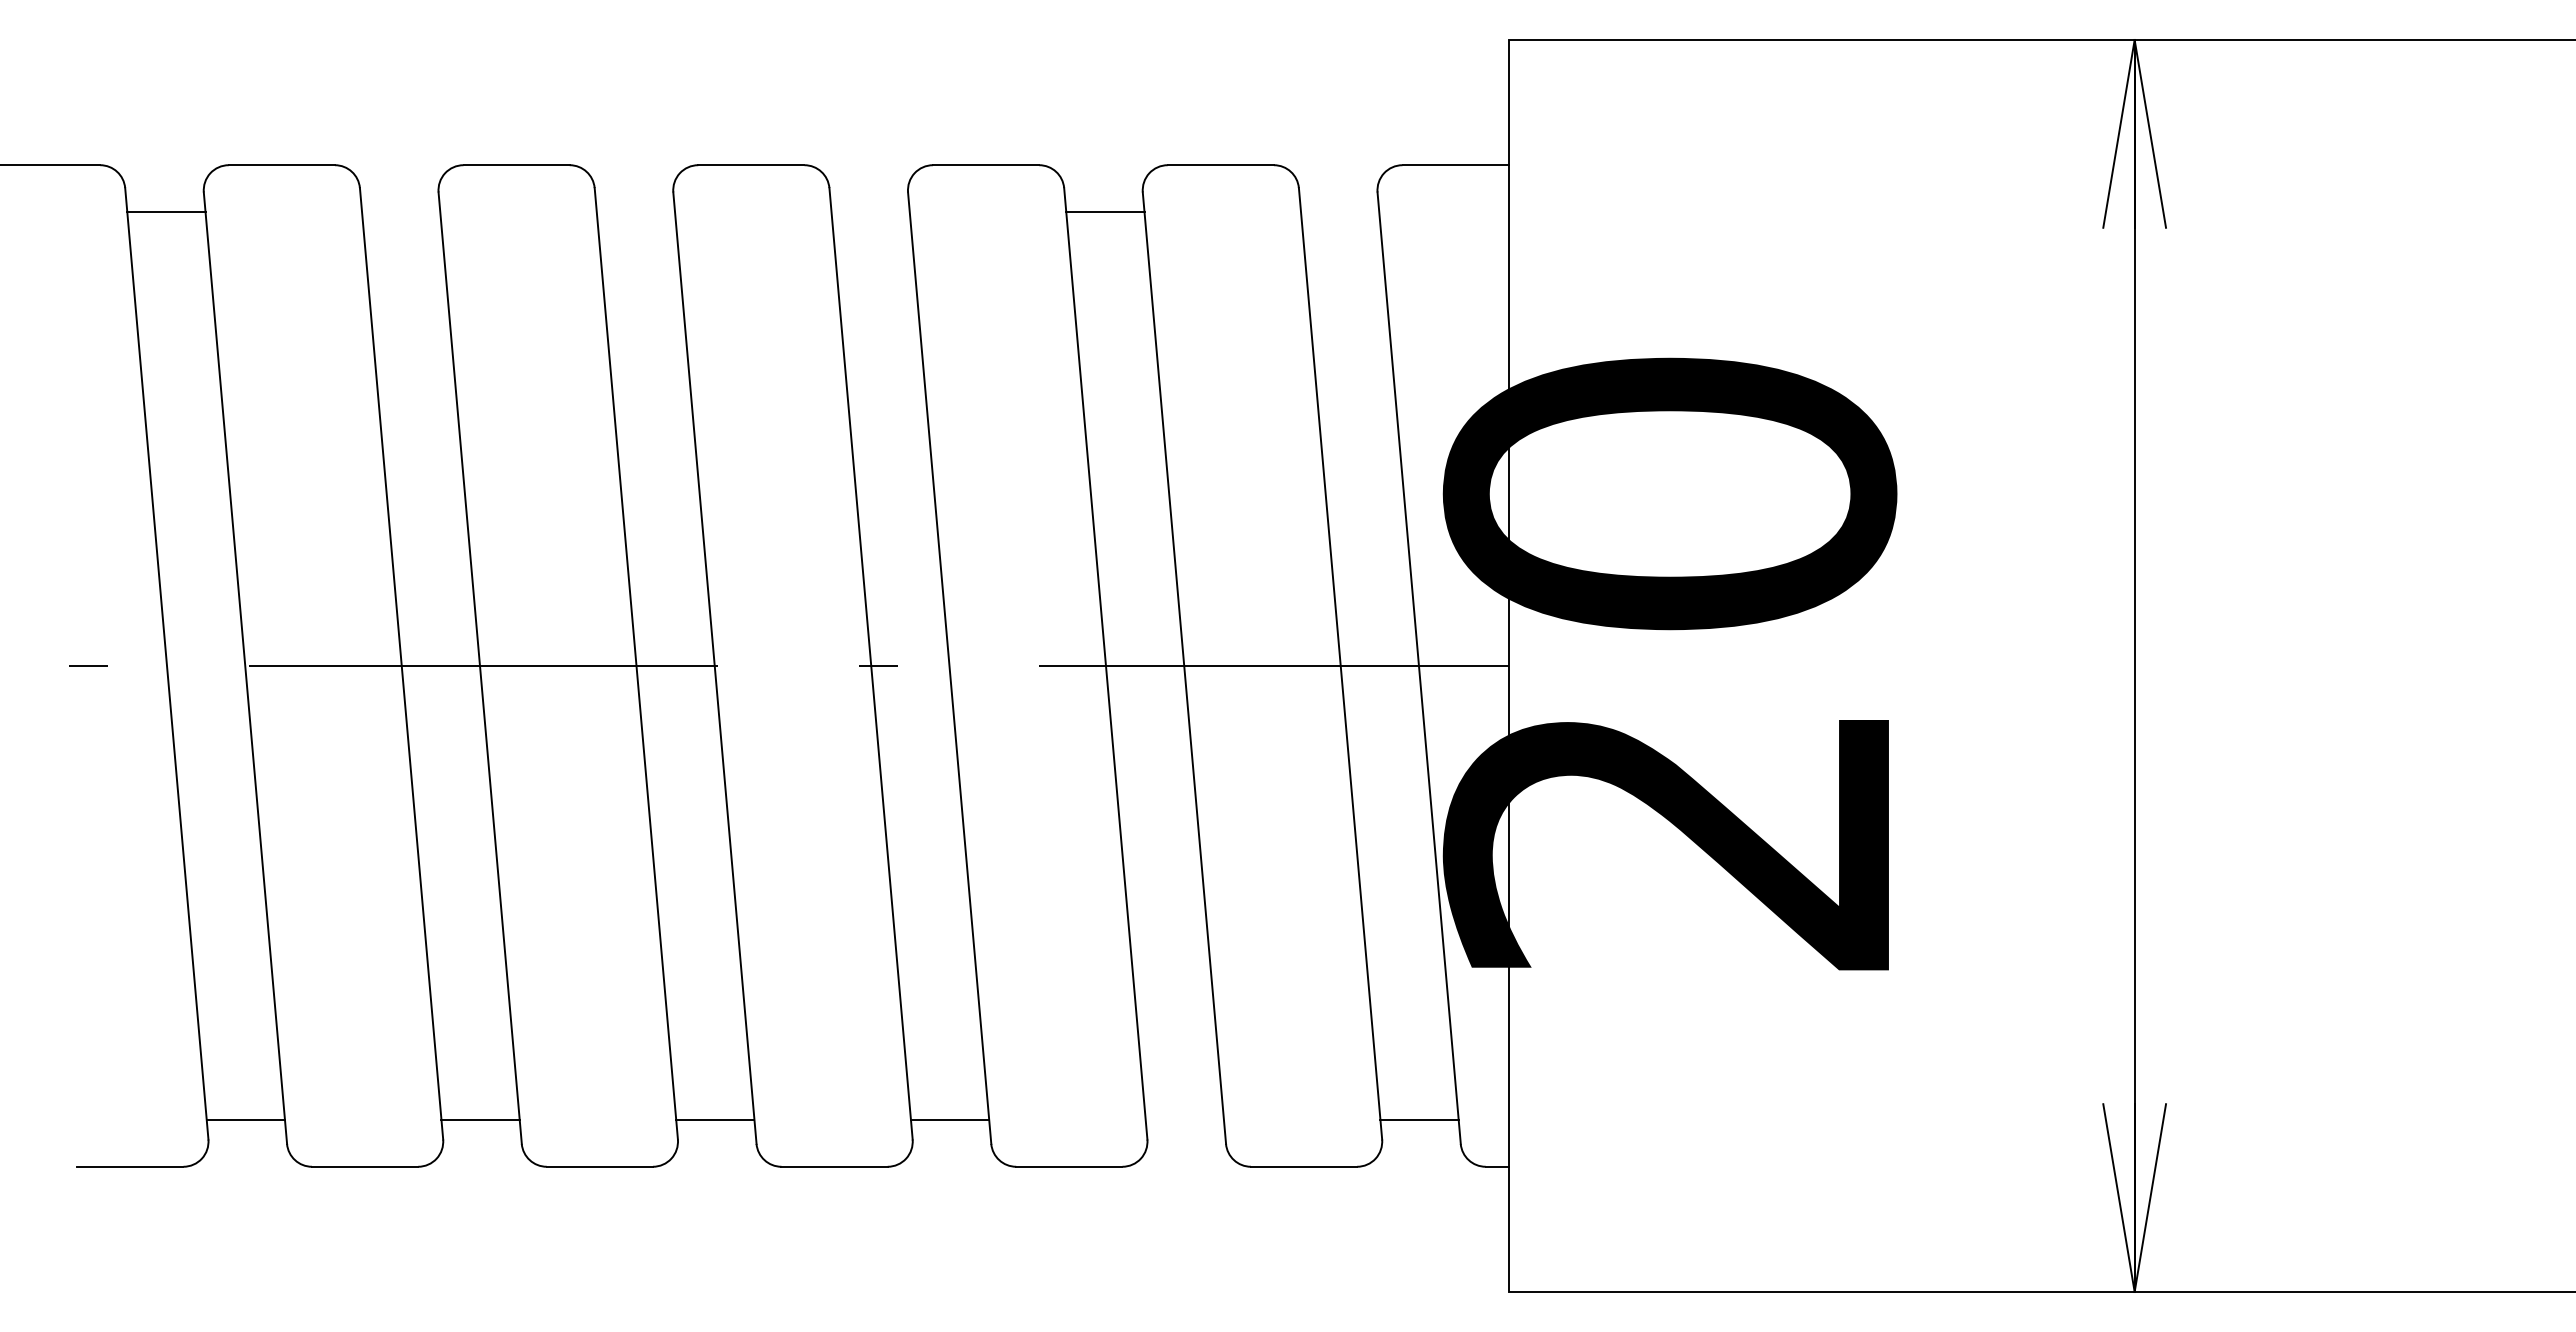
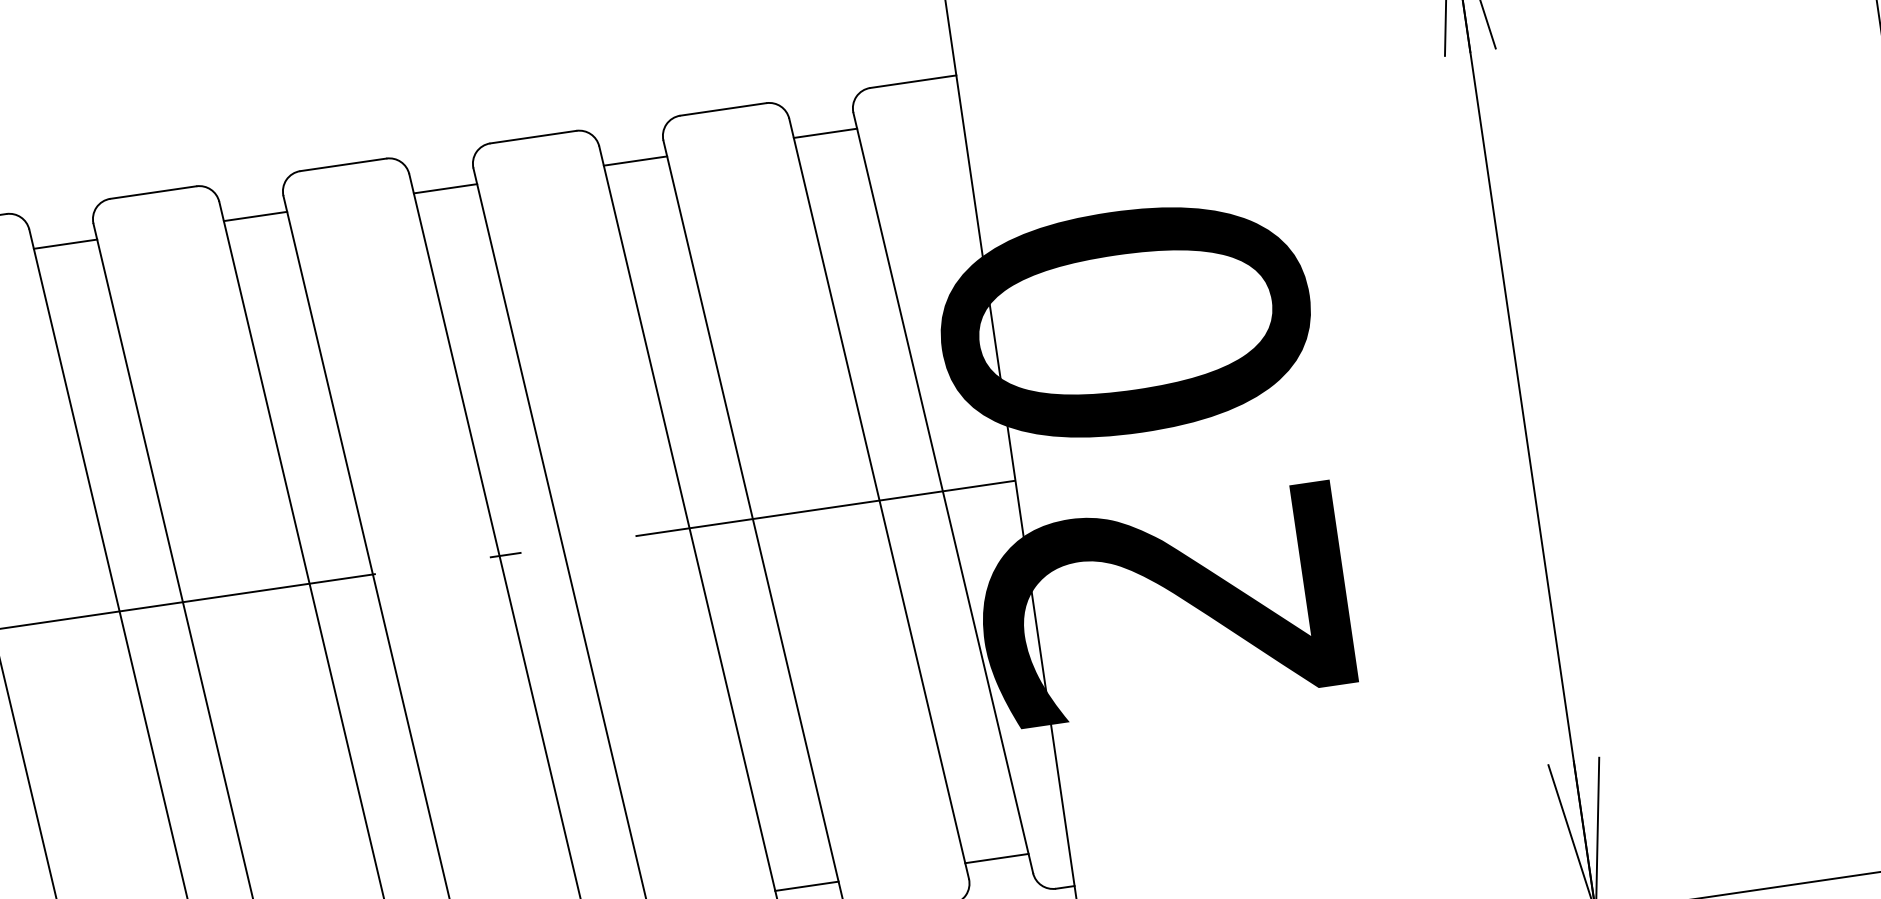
line: (401, 212) -> (65, 244), added
line: (635, 212) -> (255, 216), added
line: (870, 212) -> (445, 189), added
line: (1340, 212) -> (825, 133), added
line: (1184, 1119) -> (806, 886), added

